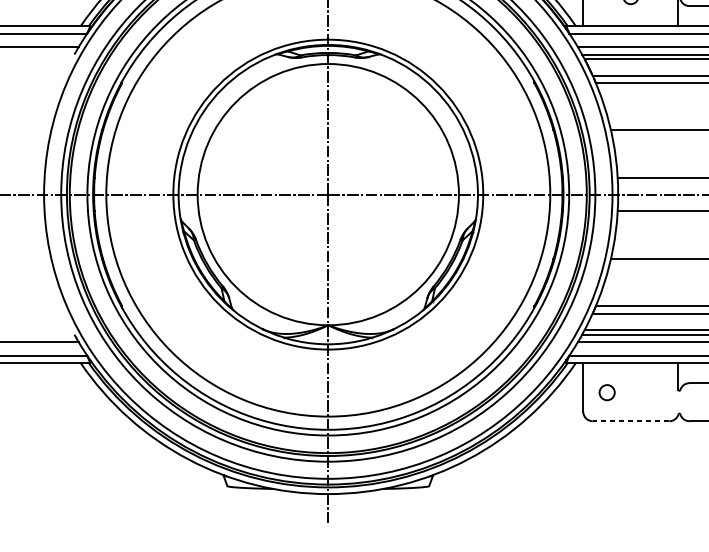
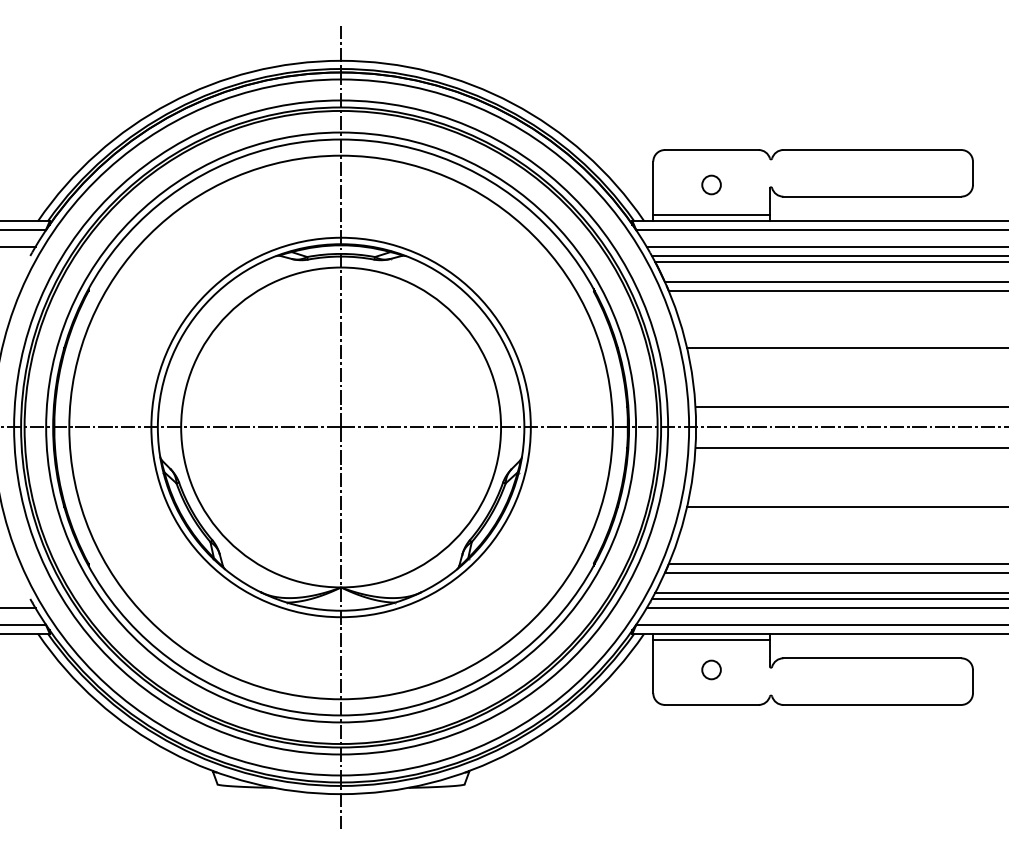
line: (630, 21) -> (711, 215), added
line: (630, 367) -> (711, 639), added
circle: (607, 392) -> (711, 669), moved
line: (630, 420) -> (711, 704), dashed -> solid

